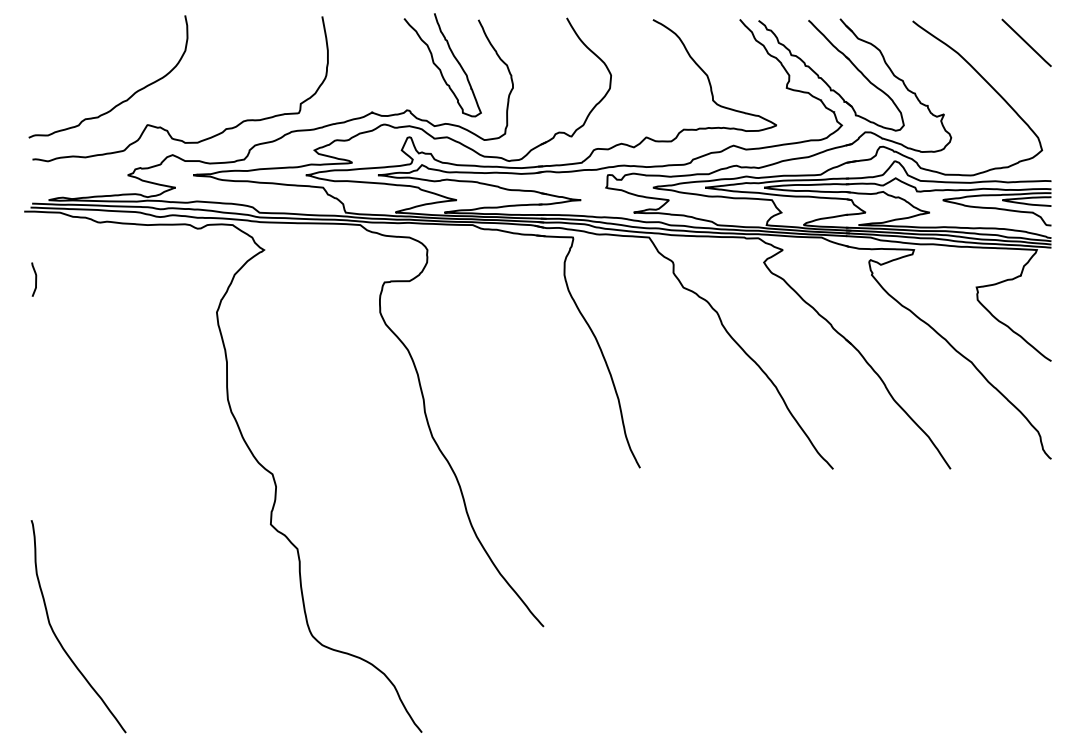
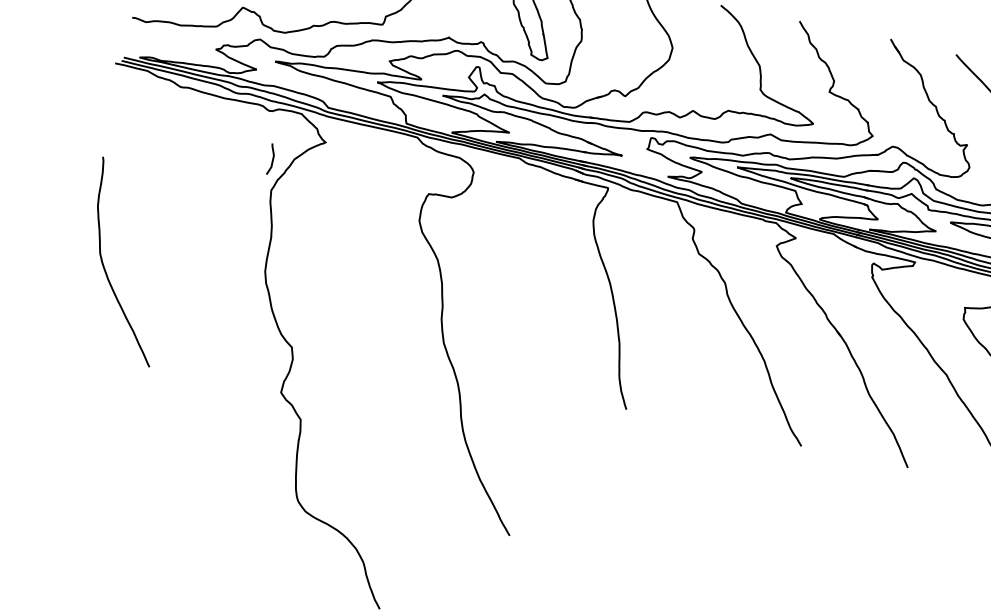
part: (825, 81) -> (865, 93), removed
curve: (35, 279) -> (272, 159), moved
curve: (58, 638) -> (105, 269), moved

